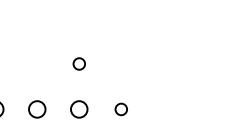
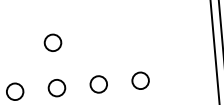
circle: (79, 63) -> (53, 42), size x1.43
circle: (121, 109) -> (99, 84), size x1.43
circle: (163, 109) -> (140, 80), added

